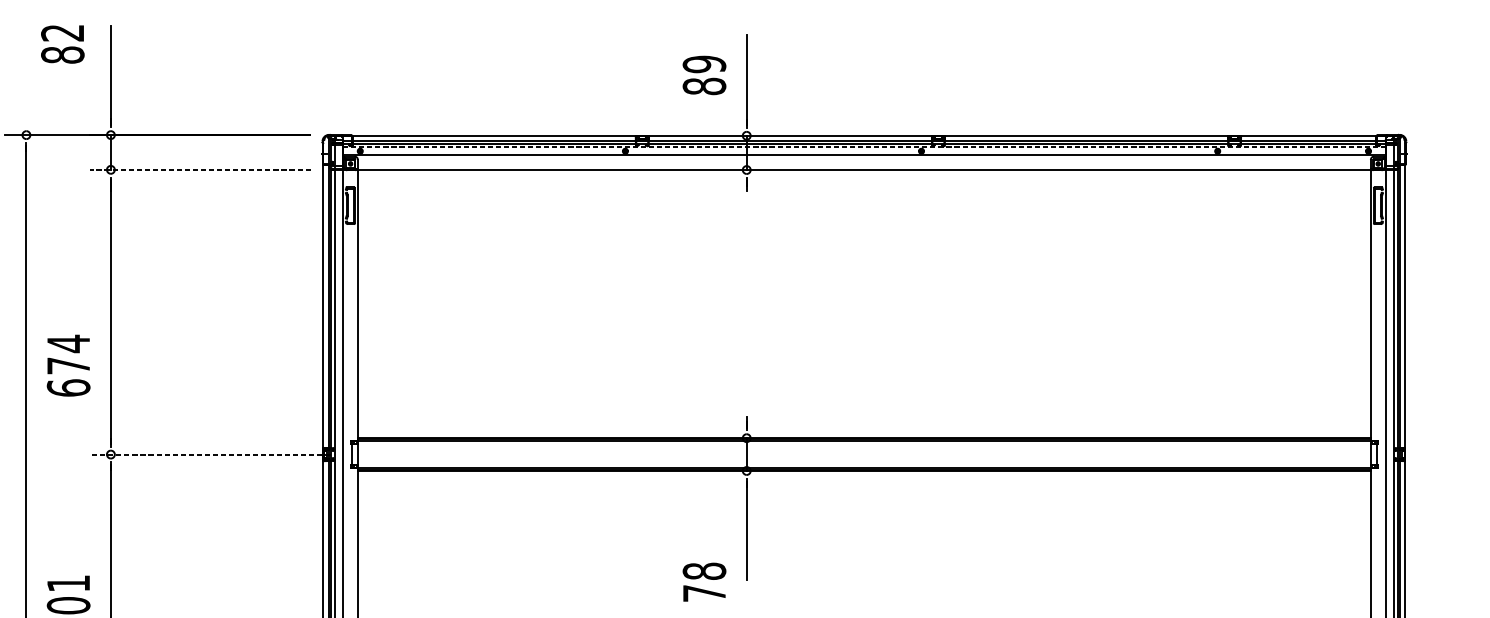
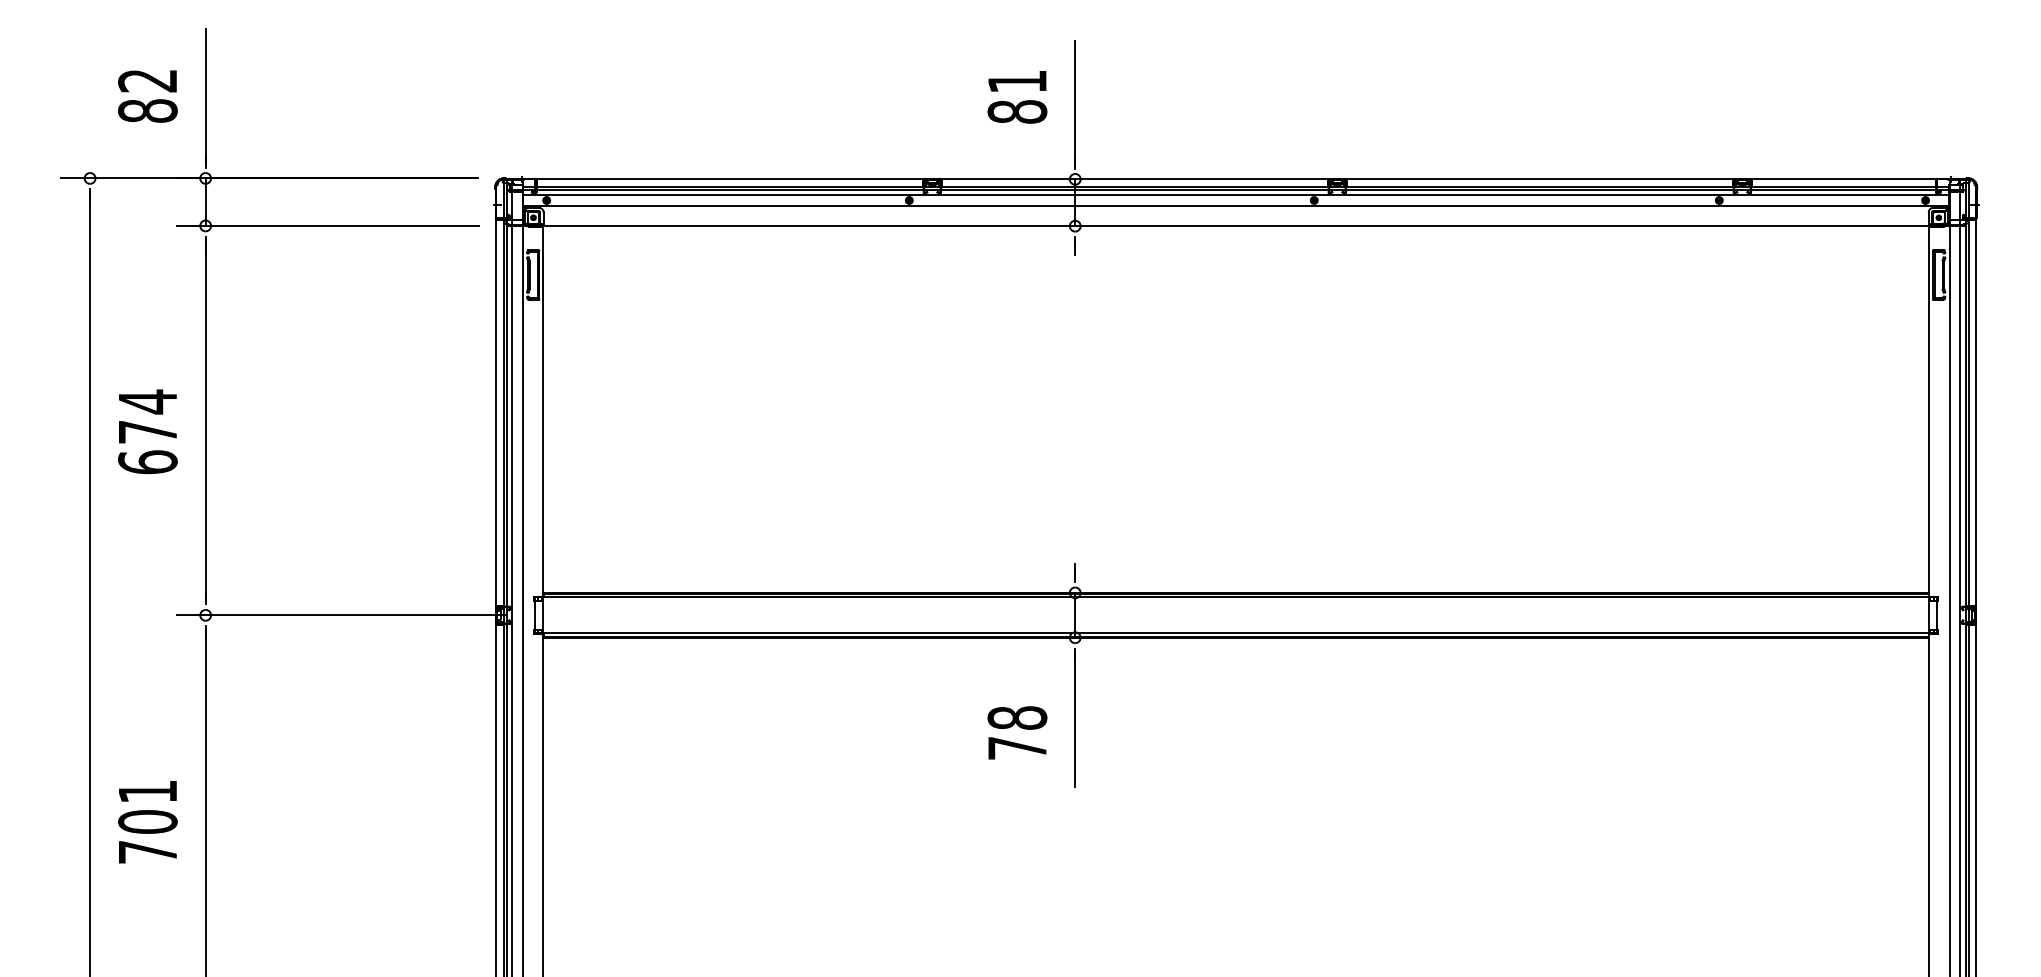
text: (62, 44) -> (147, 96), moved
text: (704, 64) -> (1017, 81), 89 -> 81
line: (864, 147) -> (1236, 195), dashed -> solid
line: (200, 169) -> (327, 225), dashed -> solid
text: (68, 365) -> (147, 431), moved
line: (210, 454) -> (341, 615), dashed -> solid
text: (704, 581) -> (1017, 732), moved

